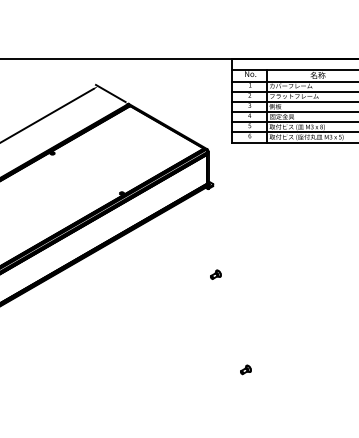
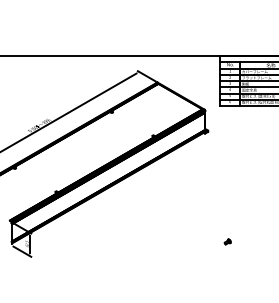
part: (215, 274) -> (209, 184), removed

